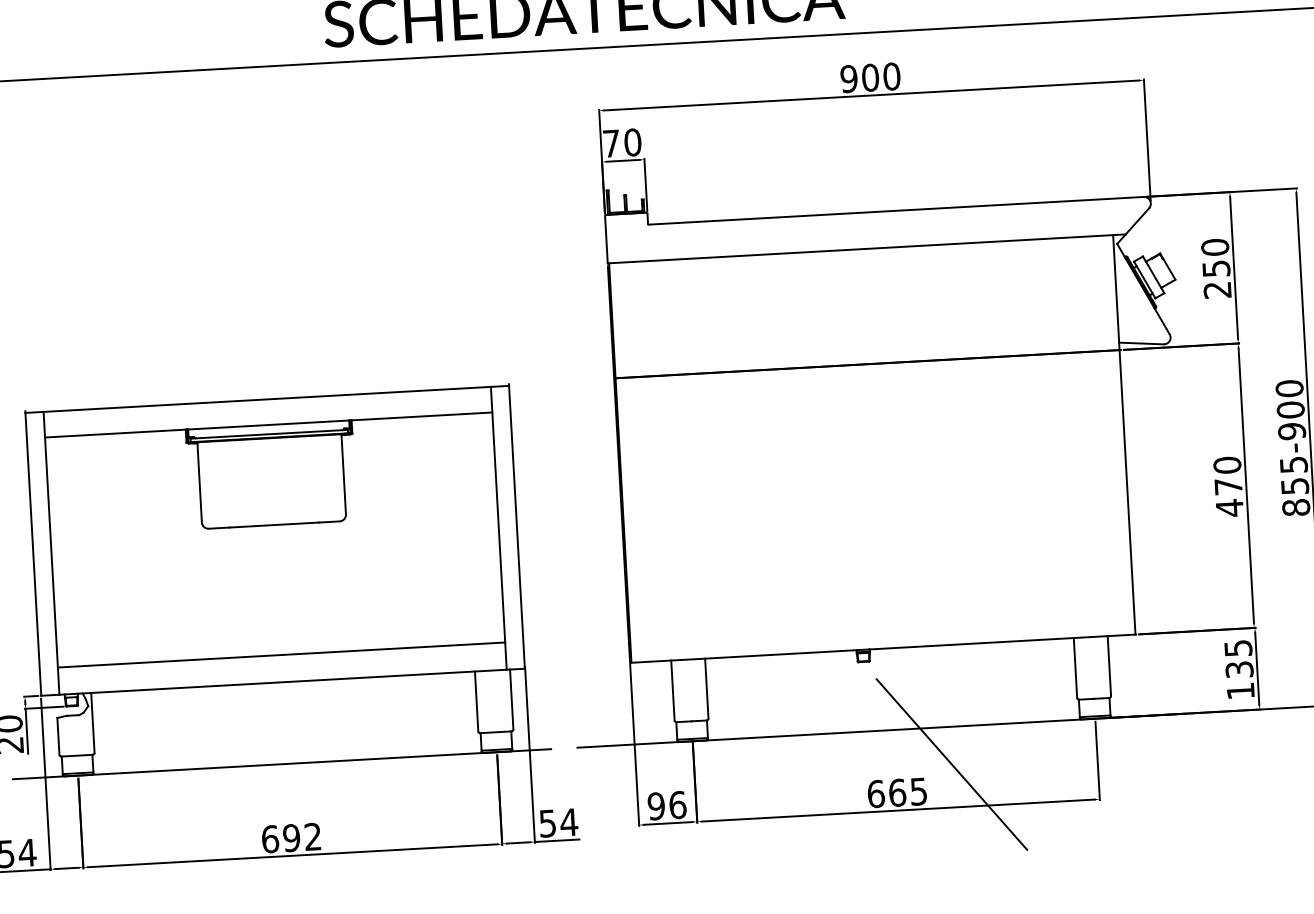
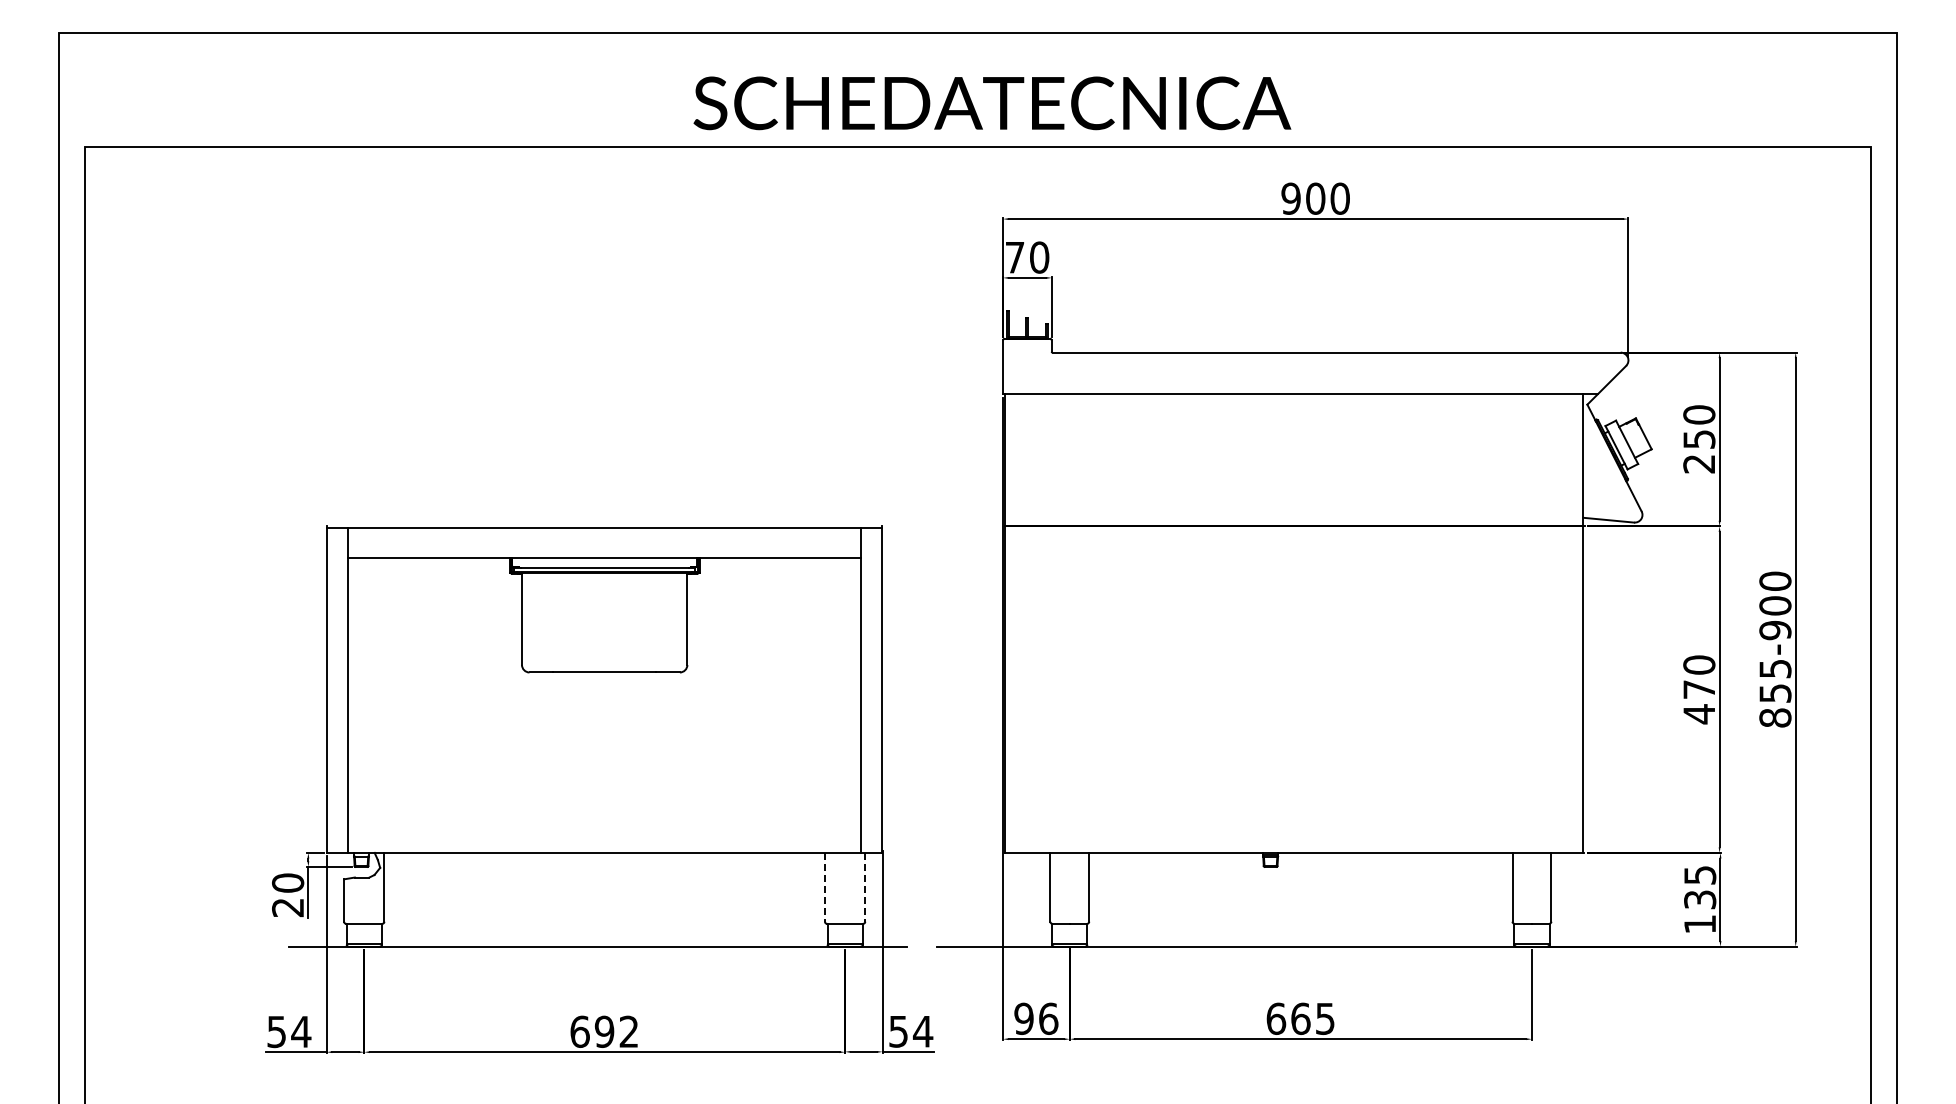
line: (281, 654) -> (604, 821), removed
line: (511, 699) -> (865, 887), solid -> dashed
line: (476, 701) -> (824, 887), solid -> dashed
line: (951, 764) -> (1364, 989), removed

